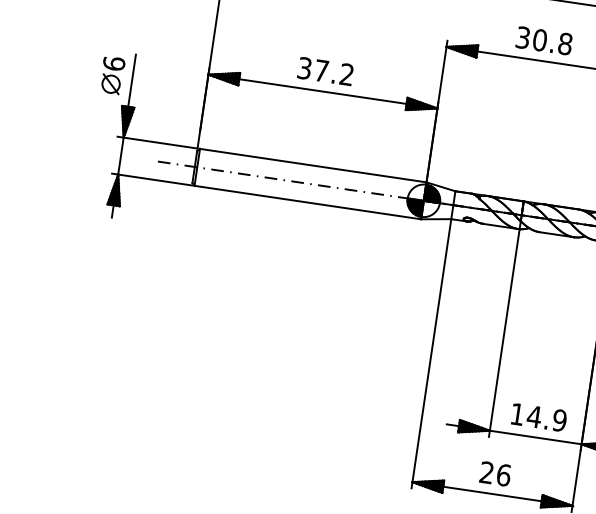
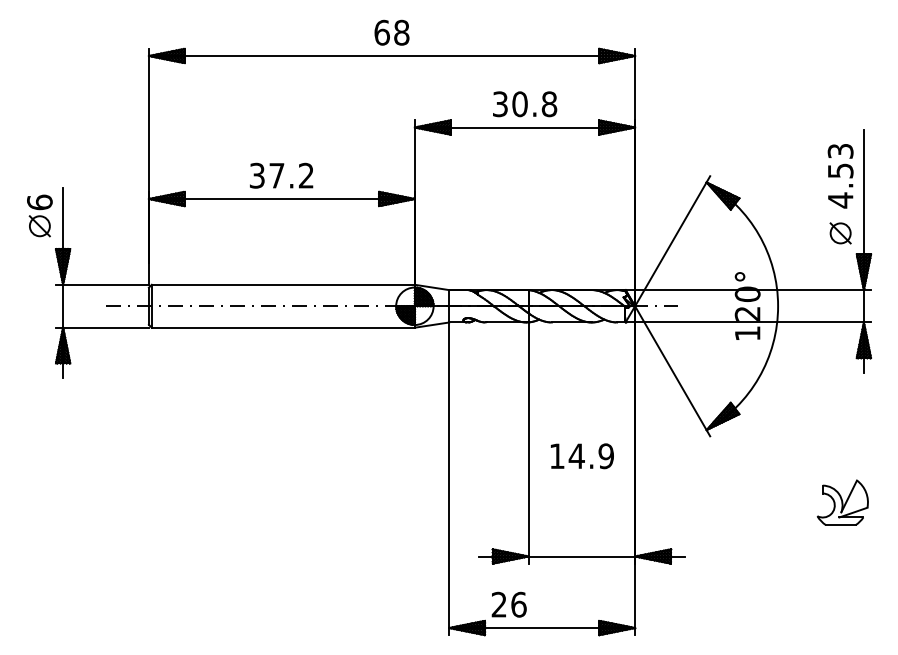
text: (538, 417) -> (581, 456), moved
text: (494, 473) -> (508, 604), moved

